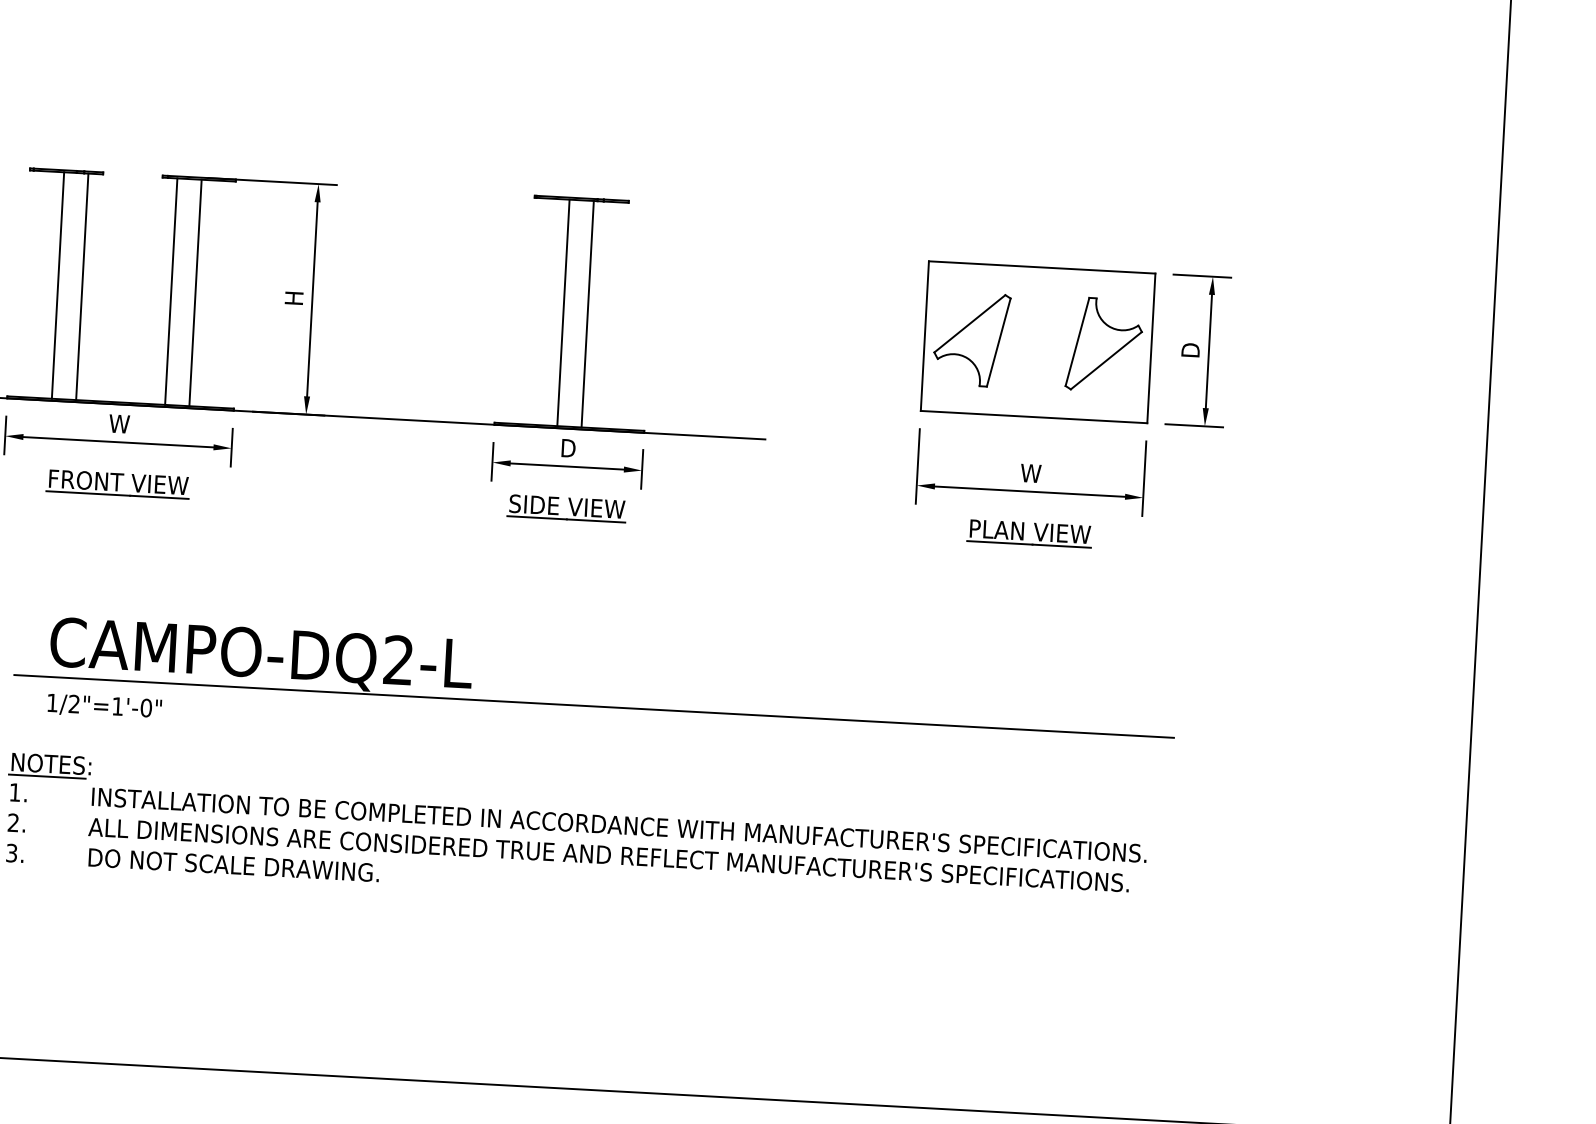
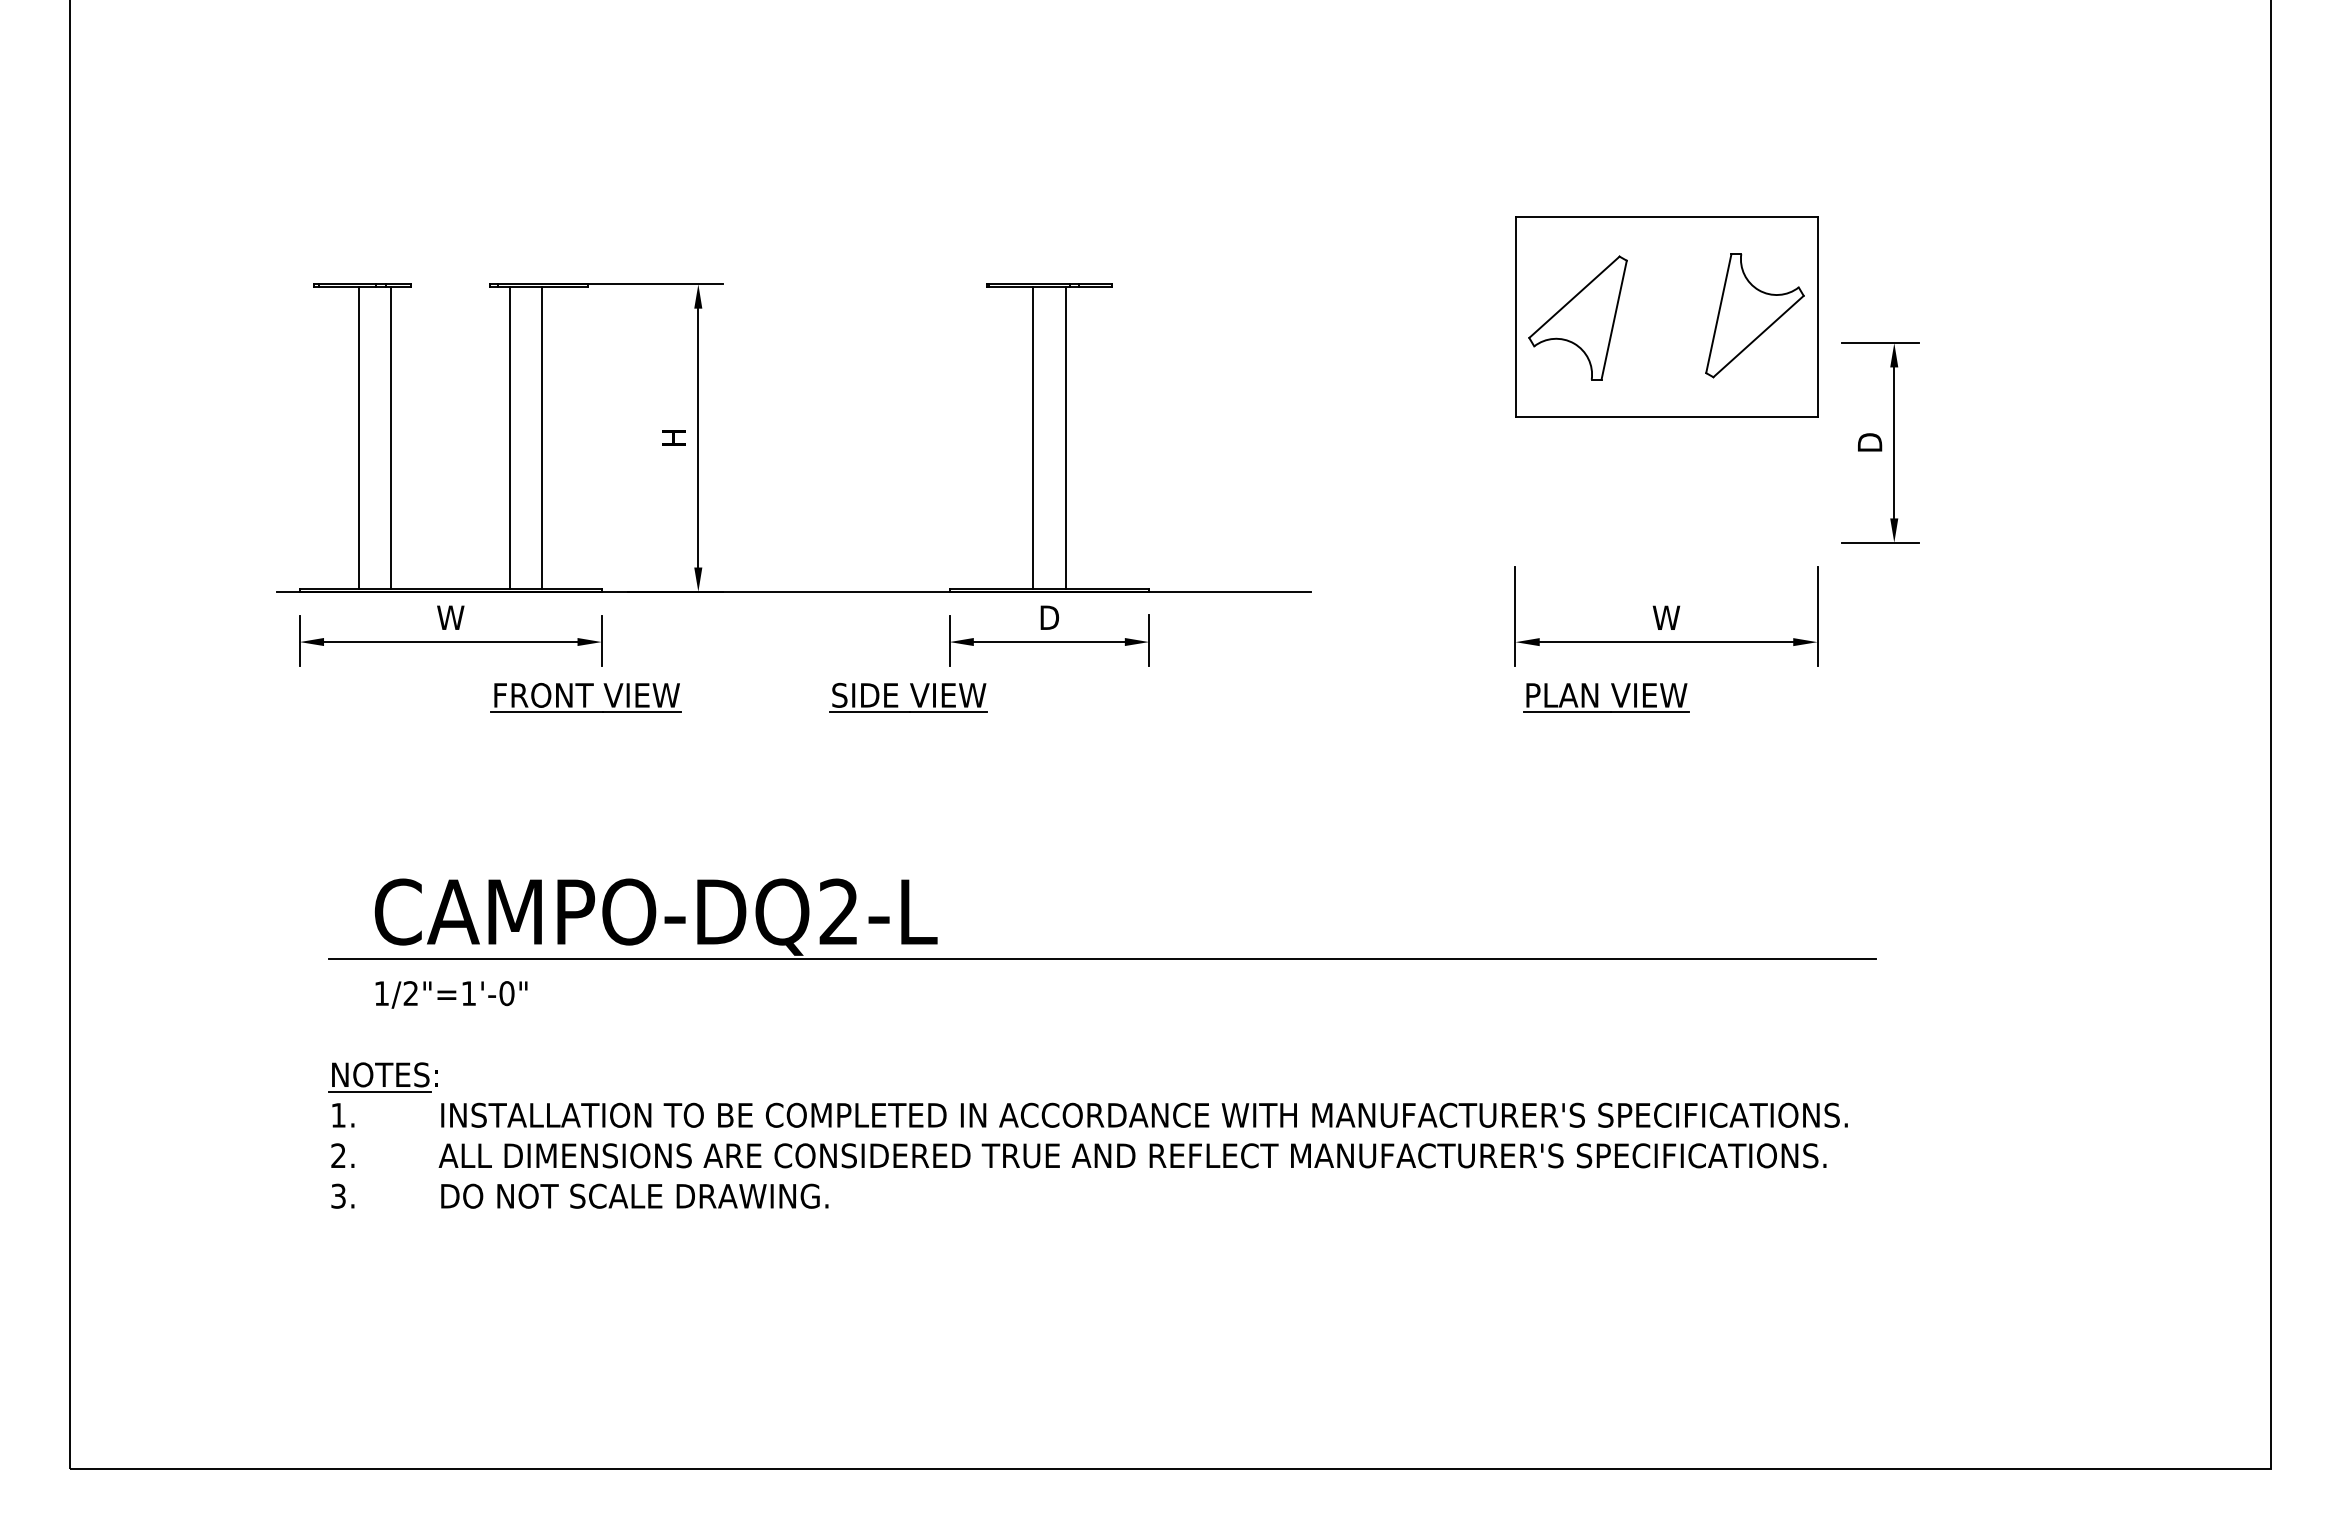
part: (1038, 341) -> (1666, 316), moved
part: (117, 483) -> (585, 697), moved
part: (566, 508) -> (908, 697), moved
part: (1024, 532) -> (1598, 697), moved

